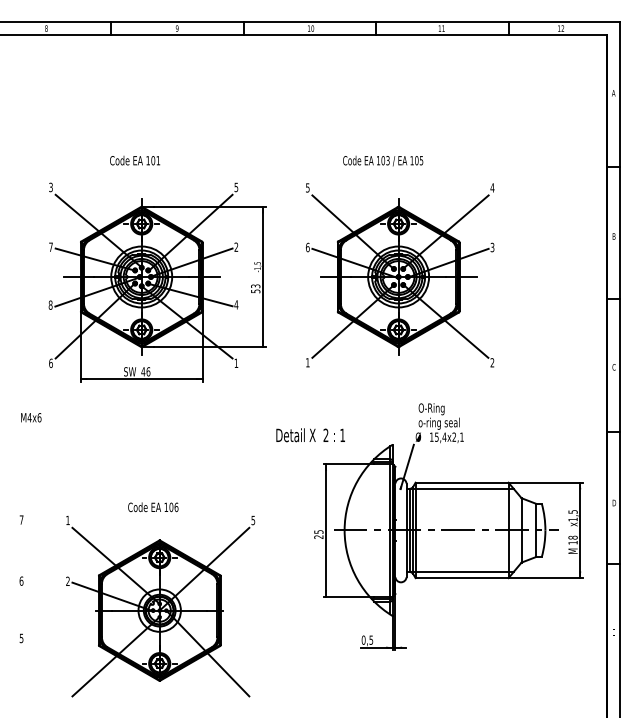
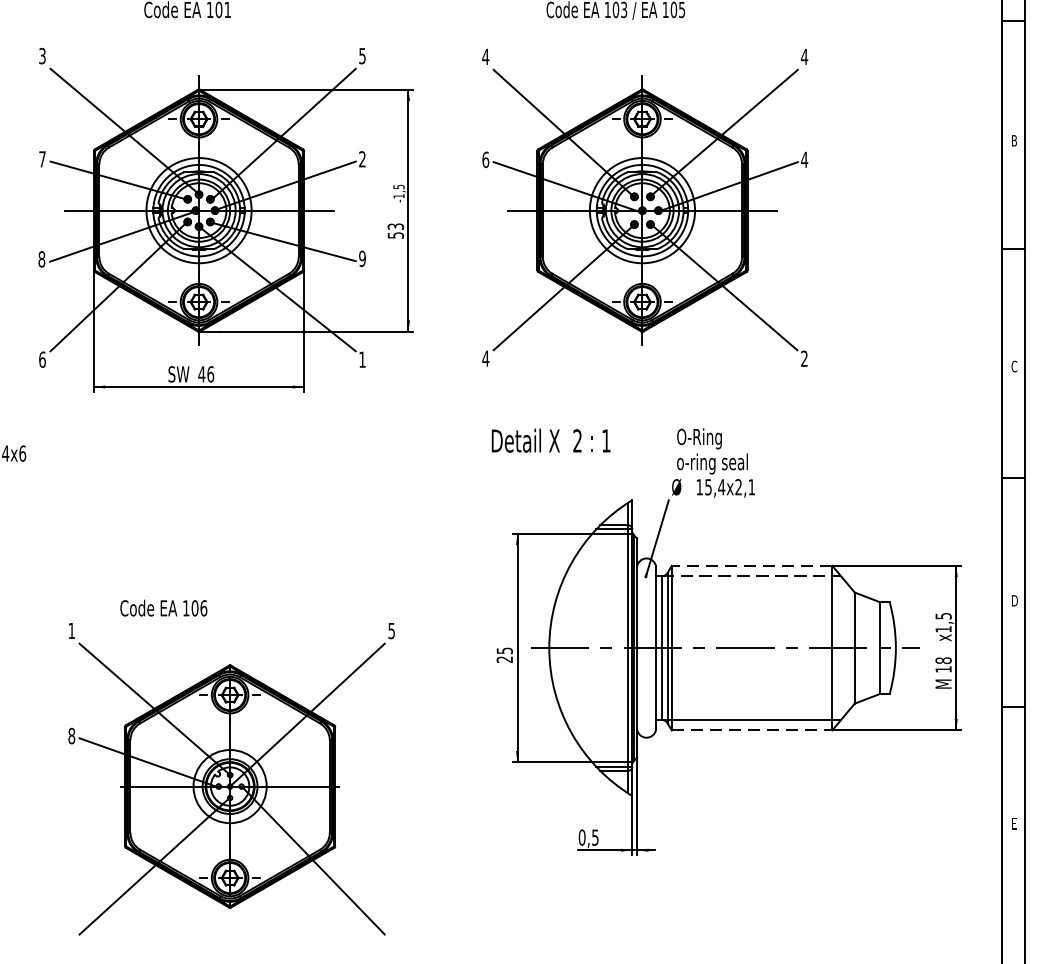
text: (307, 187) -> (485, 56), 5 -> 4
text: (492, 247) -> (804, 159), 3 -> 4
text: (236, 304) -> (362, 258), 4 -> 9
text: (307, 362) -> (485, 358), 1 -> 4
text: (310, 435) -> (550, 441), moved
line: (461, 482) -> (751, 565), solid -> dashed
line: (462, 488) -> (752, 575), solid -> dashed
text: (153, 507) -> (164, 608), moved
line: (462, 578) -> (752, 731), solid -> dashed
text: (67, 580) -> (70, 734), 2 -> 8

